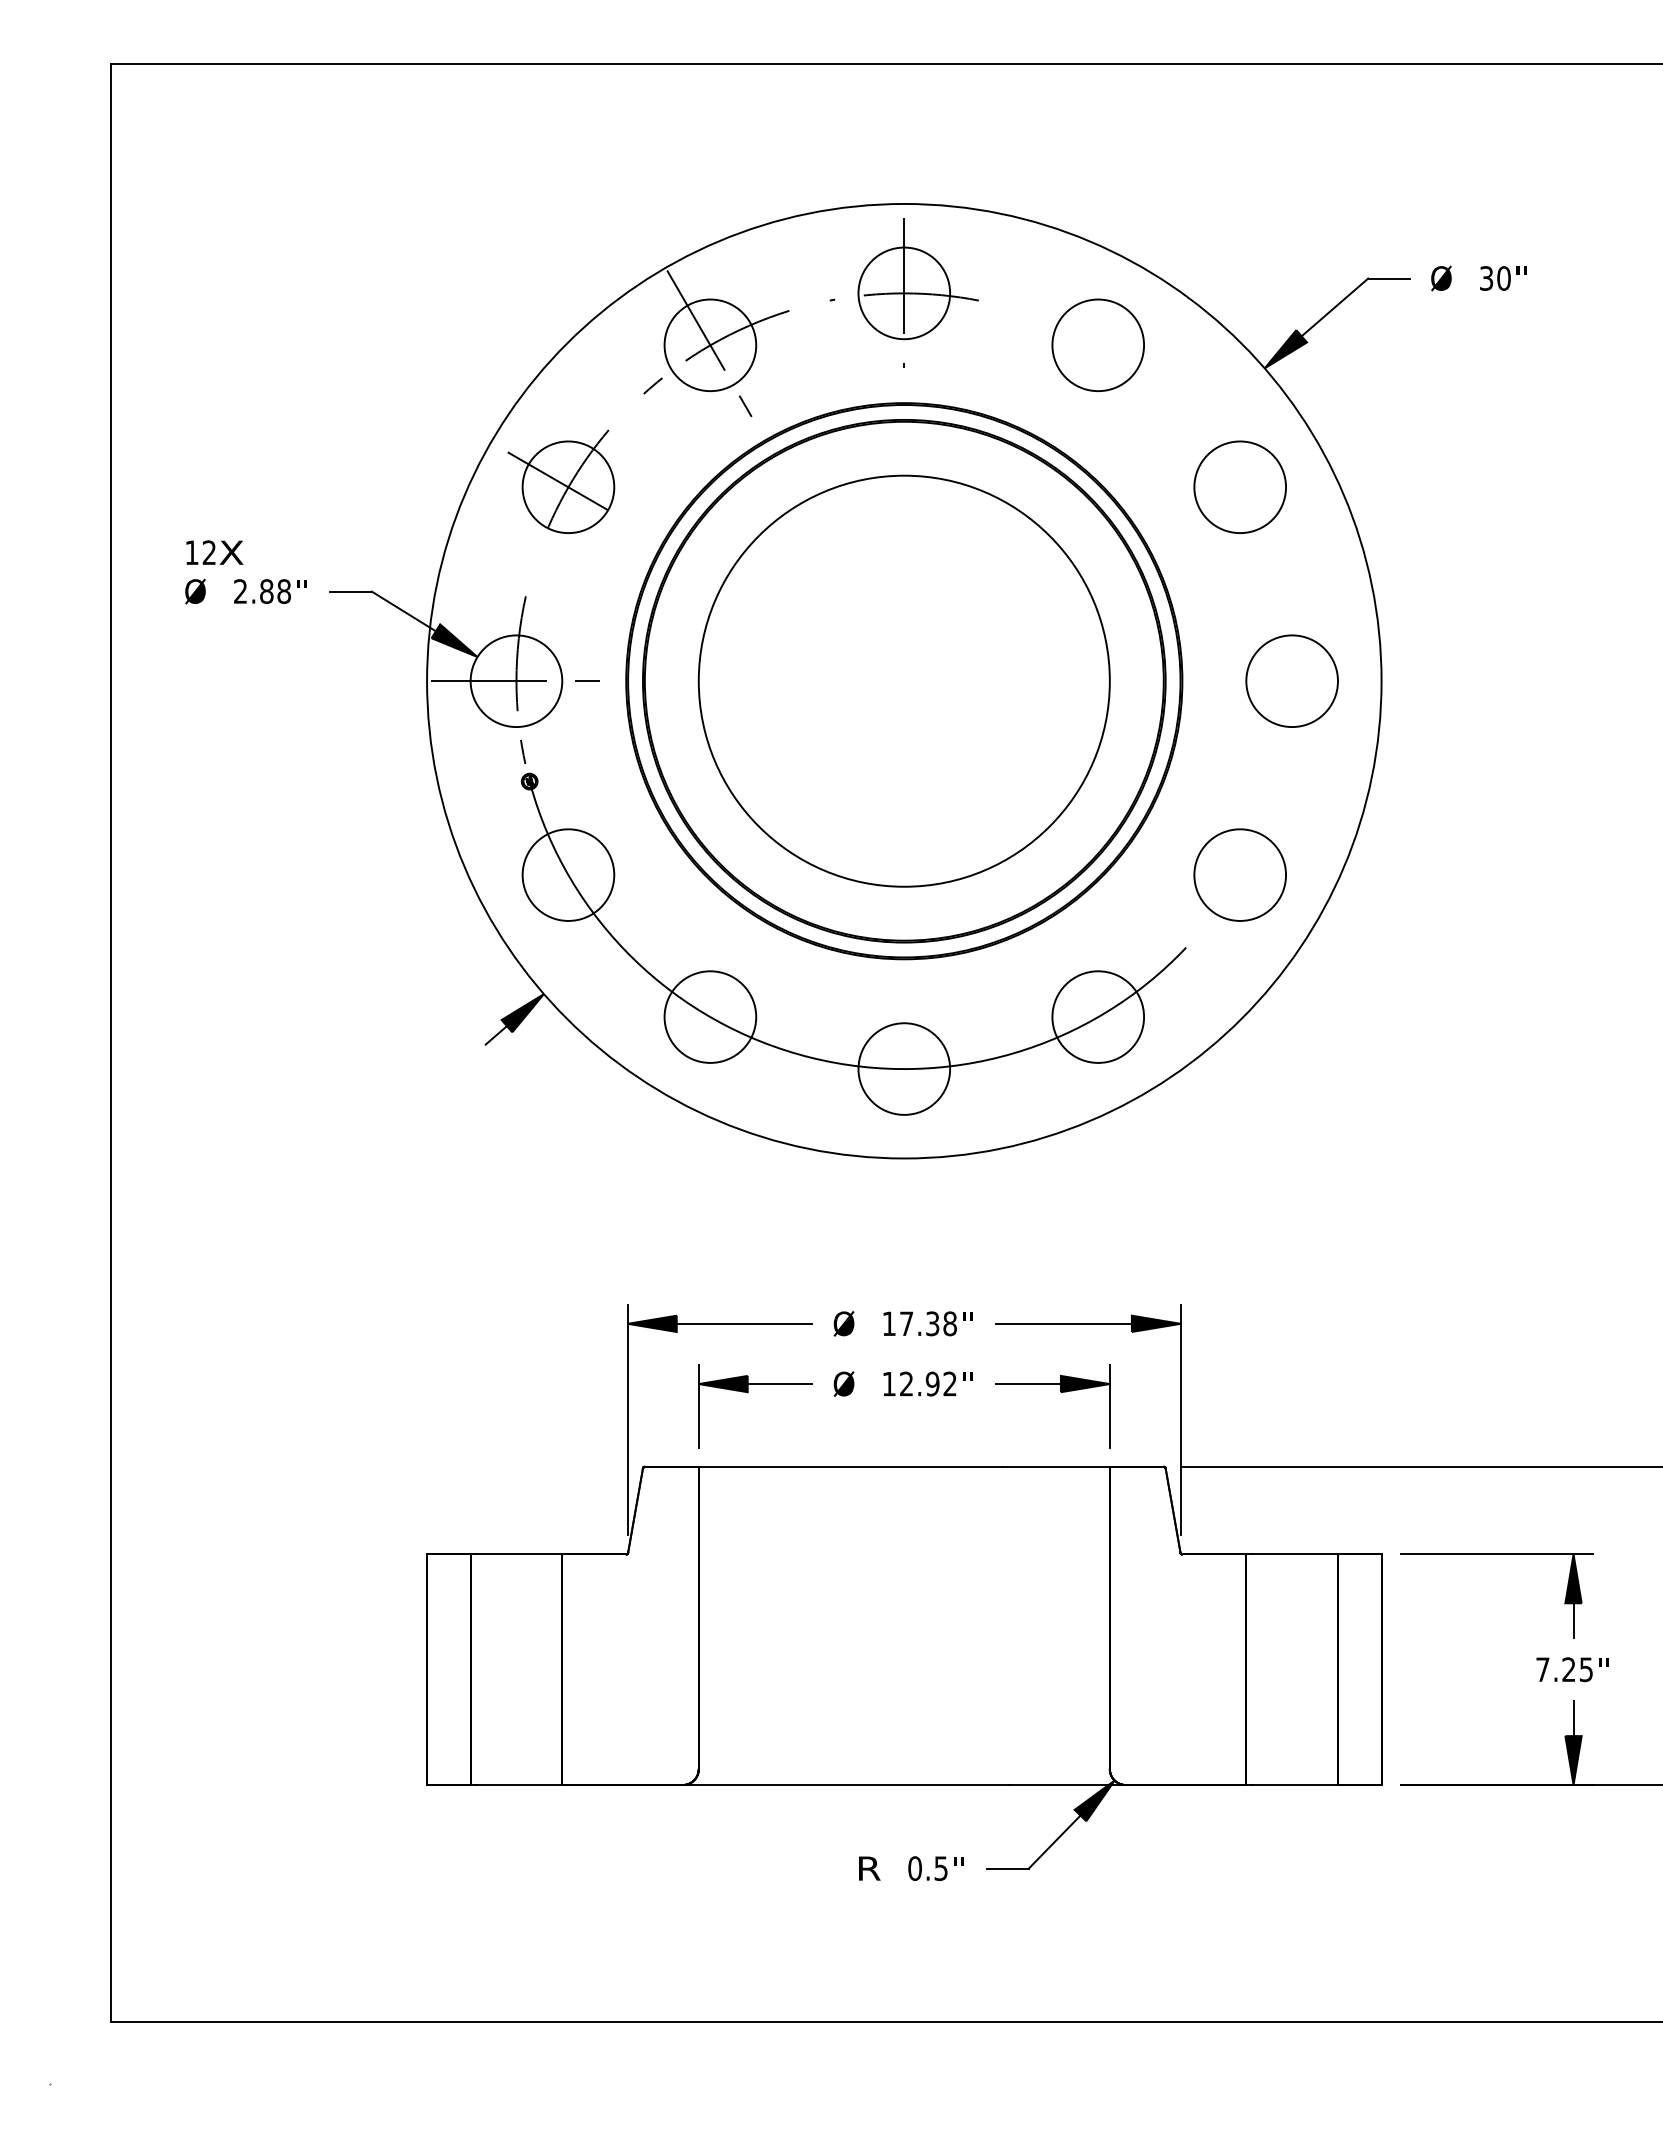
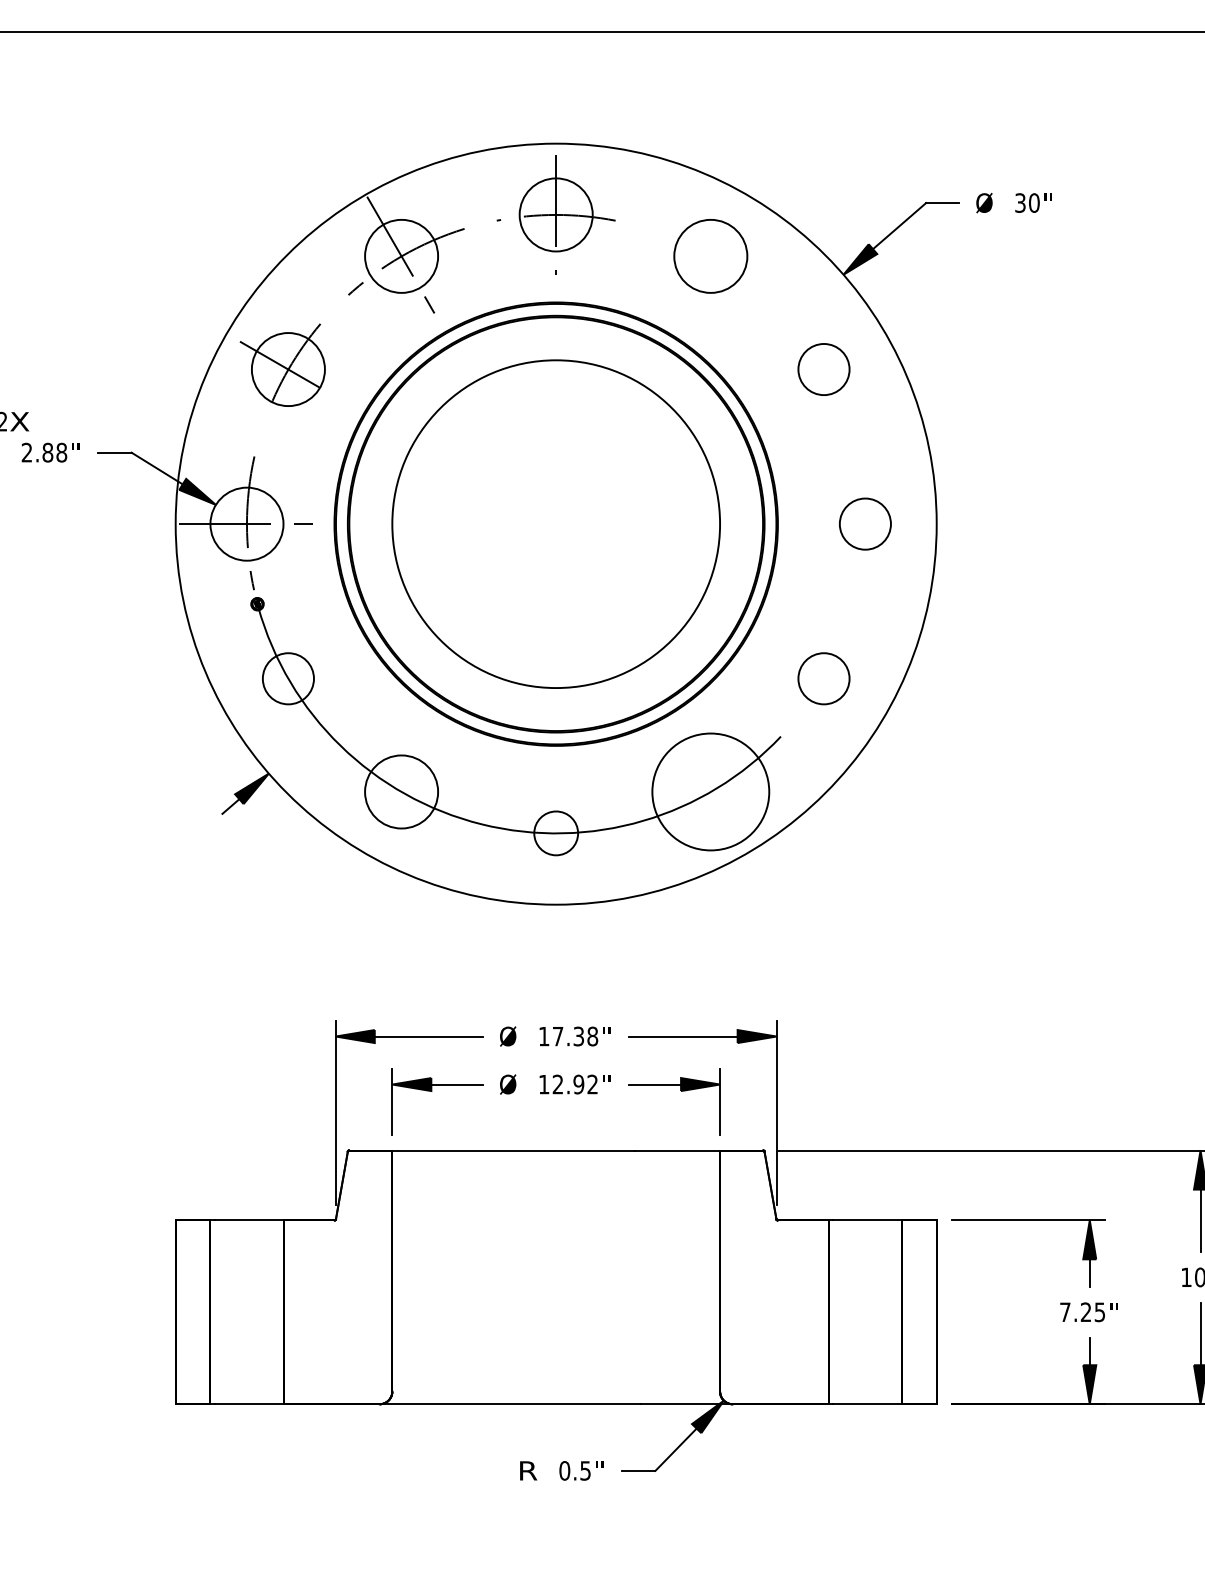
circle: (1240, 487) -> (824, 369), size x0.7
circle: (1291, 680) -> (864, 523), size x0.7
circle: (568, 874) -> (288, 678), size x0.7
circle: (1240, 874) -> (824, 678), size x0.7
circle: (1098, 1016) -> (711, 791), size x1.6
circle: (904, 1068) -> (556, 832), size x0.6

